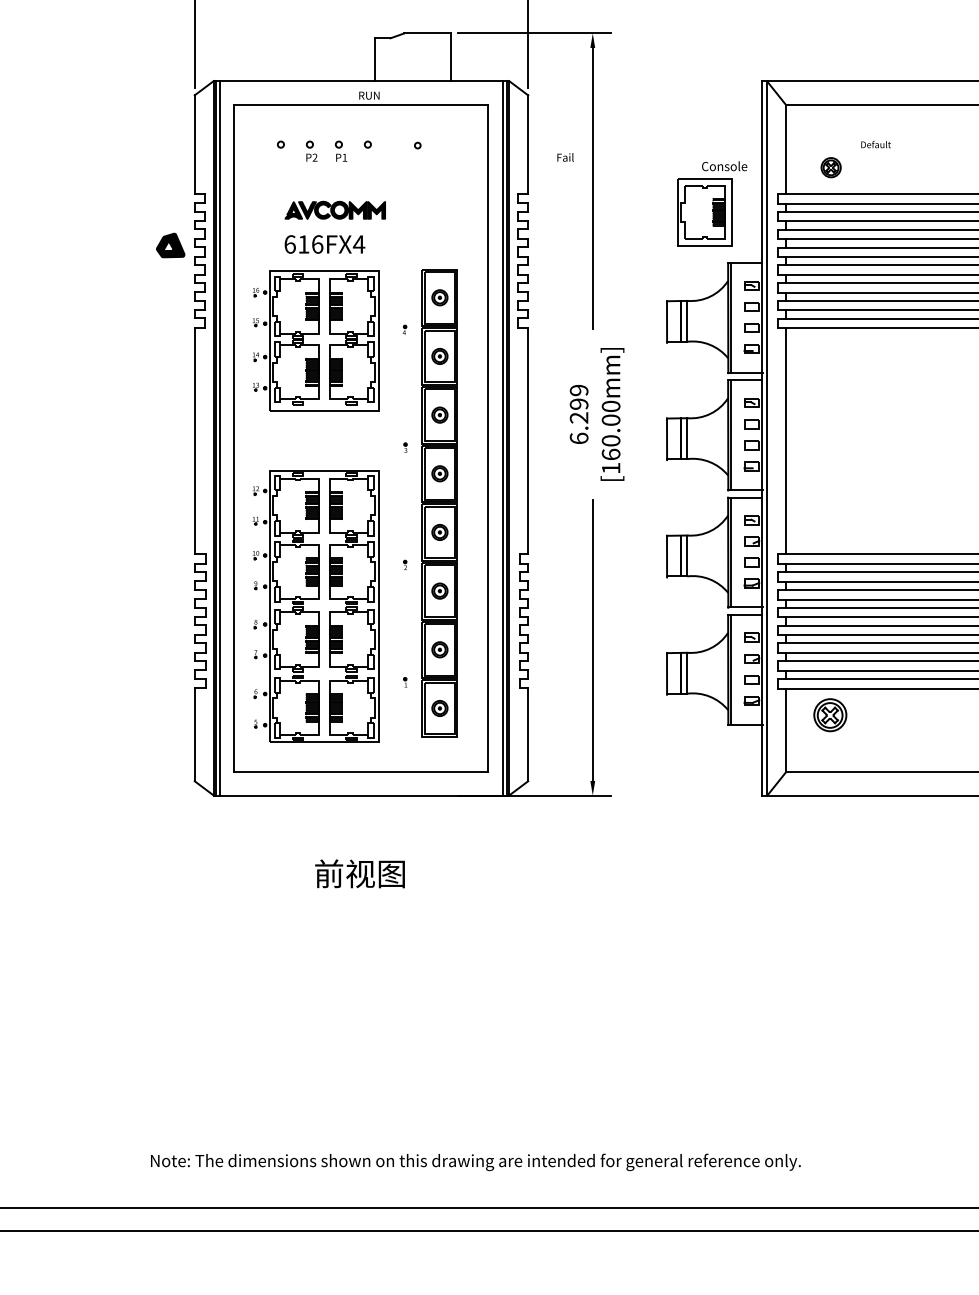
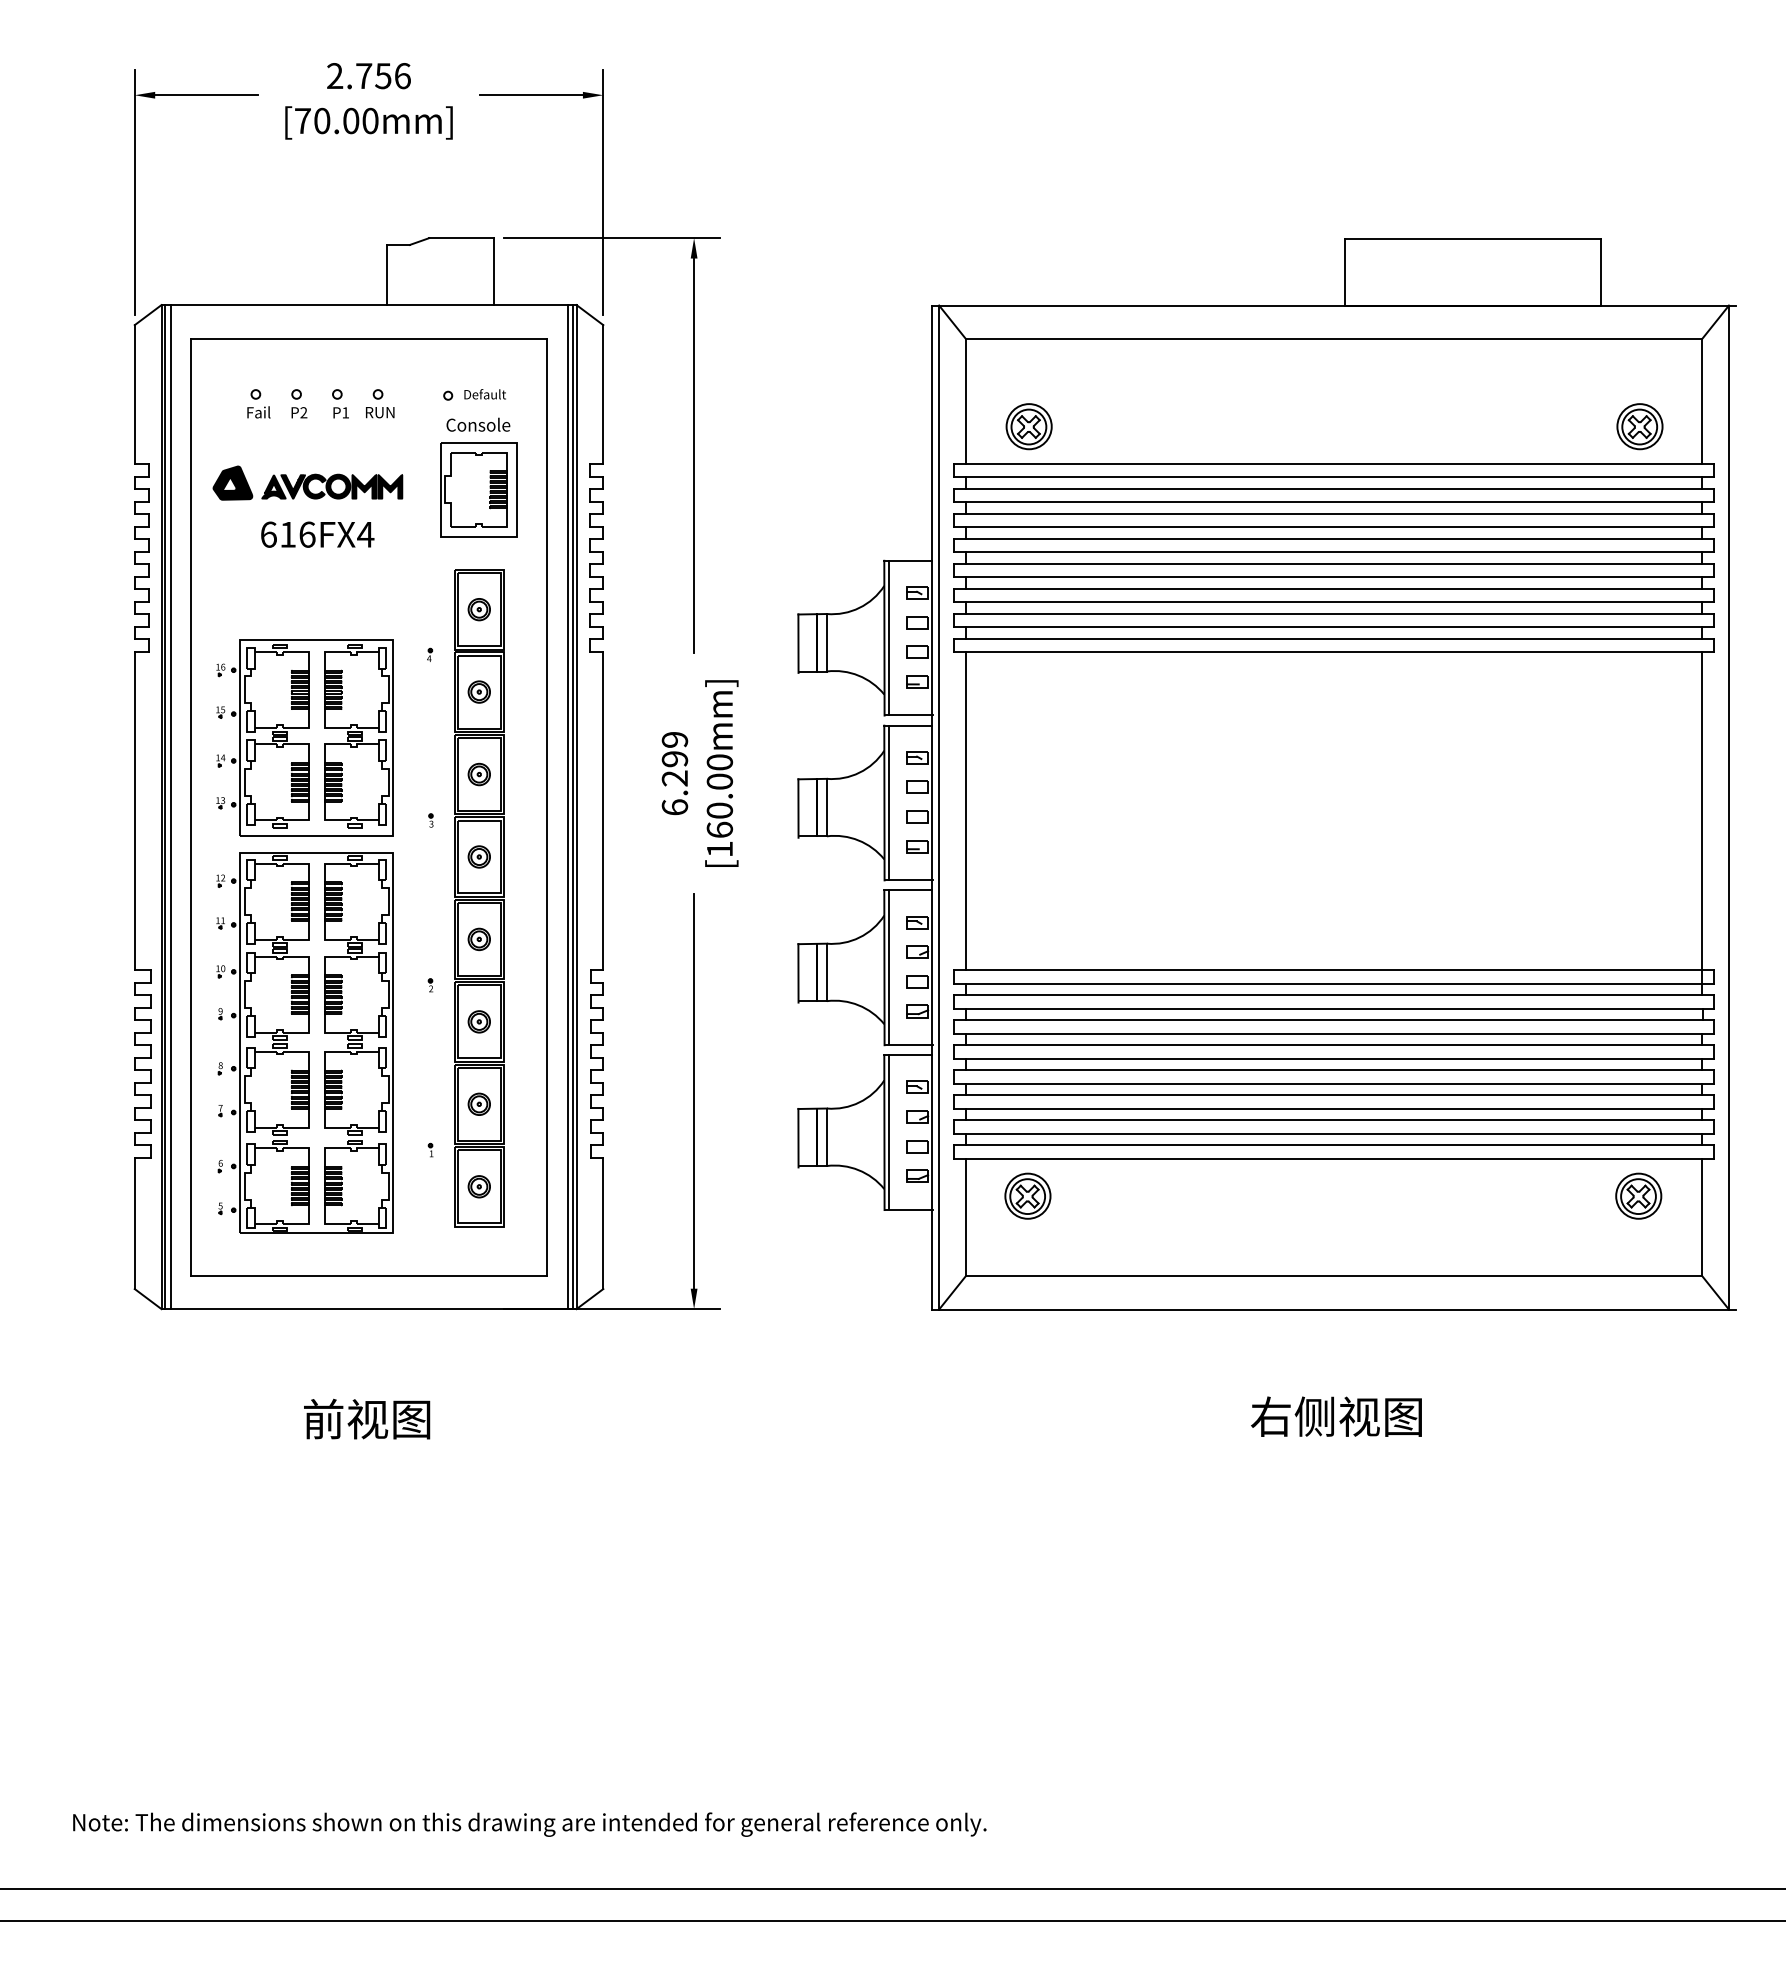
text: (369, 95) -> (380, 412), moved
text: (875, 144) -> (484, 394), moved
text: (565, 157) -> (258, 412), moved
text: (724, 166) -> (478, 424), moved
part: (830, 167) -> (1028, 426), size x1.67
part: (704, 212) -> (478, 489), moved
part: (170, 245) -> (232, 482), moved
part: (315, 340) -> (304, 737), moved

